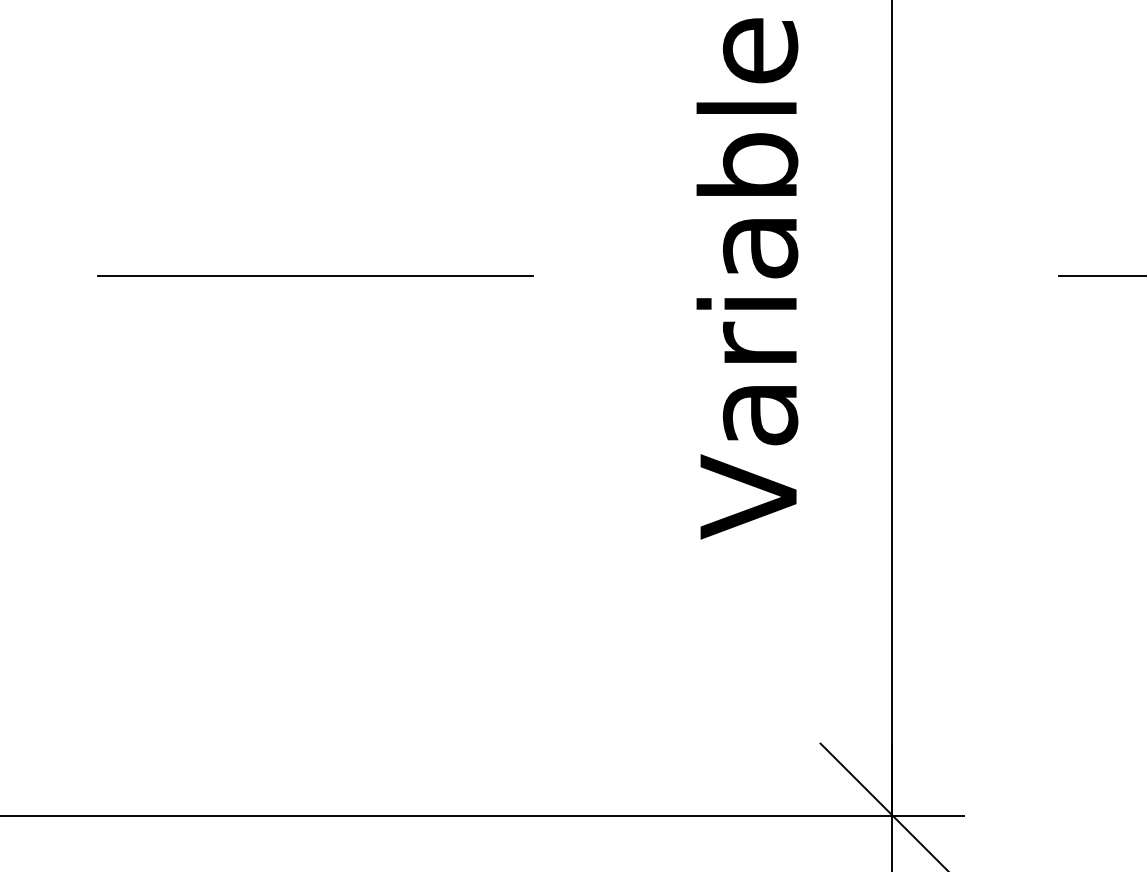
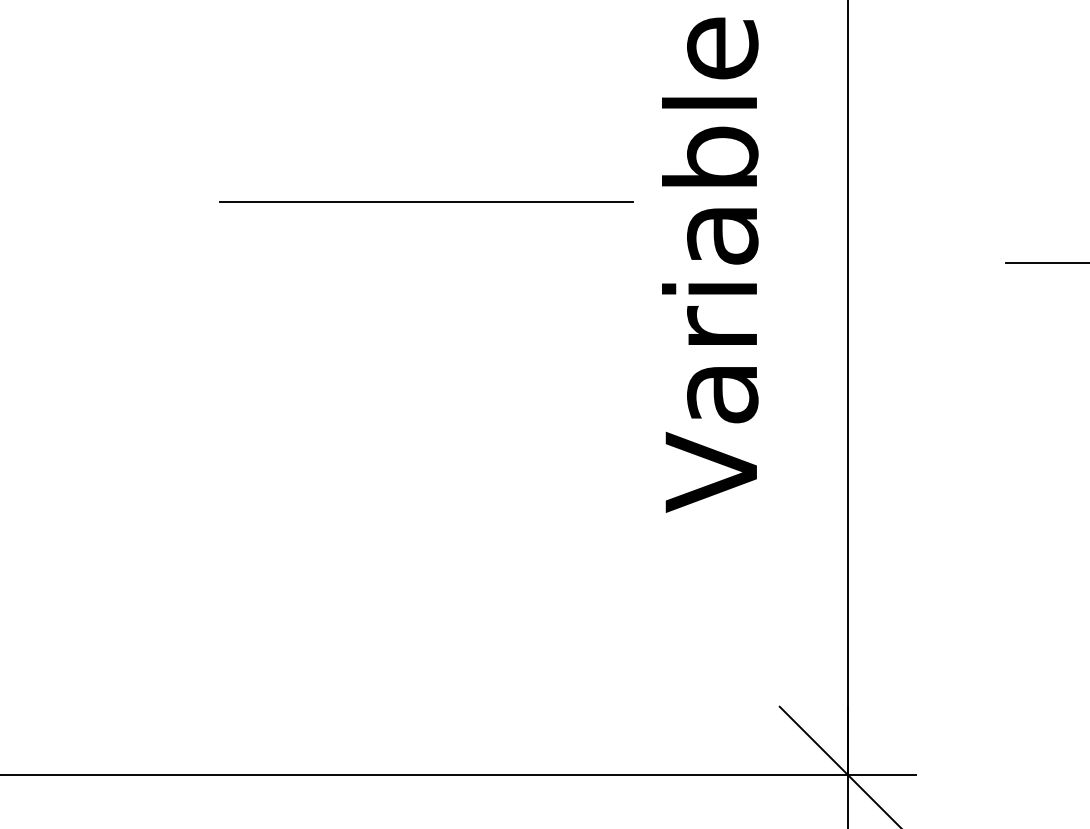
line: (315, 276) -> (426, 201), moved

